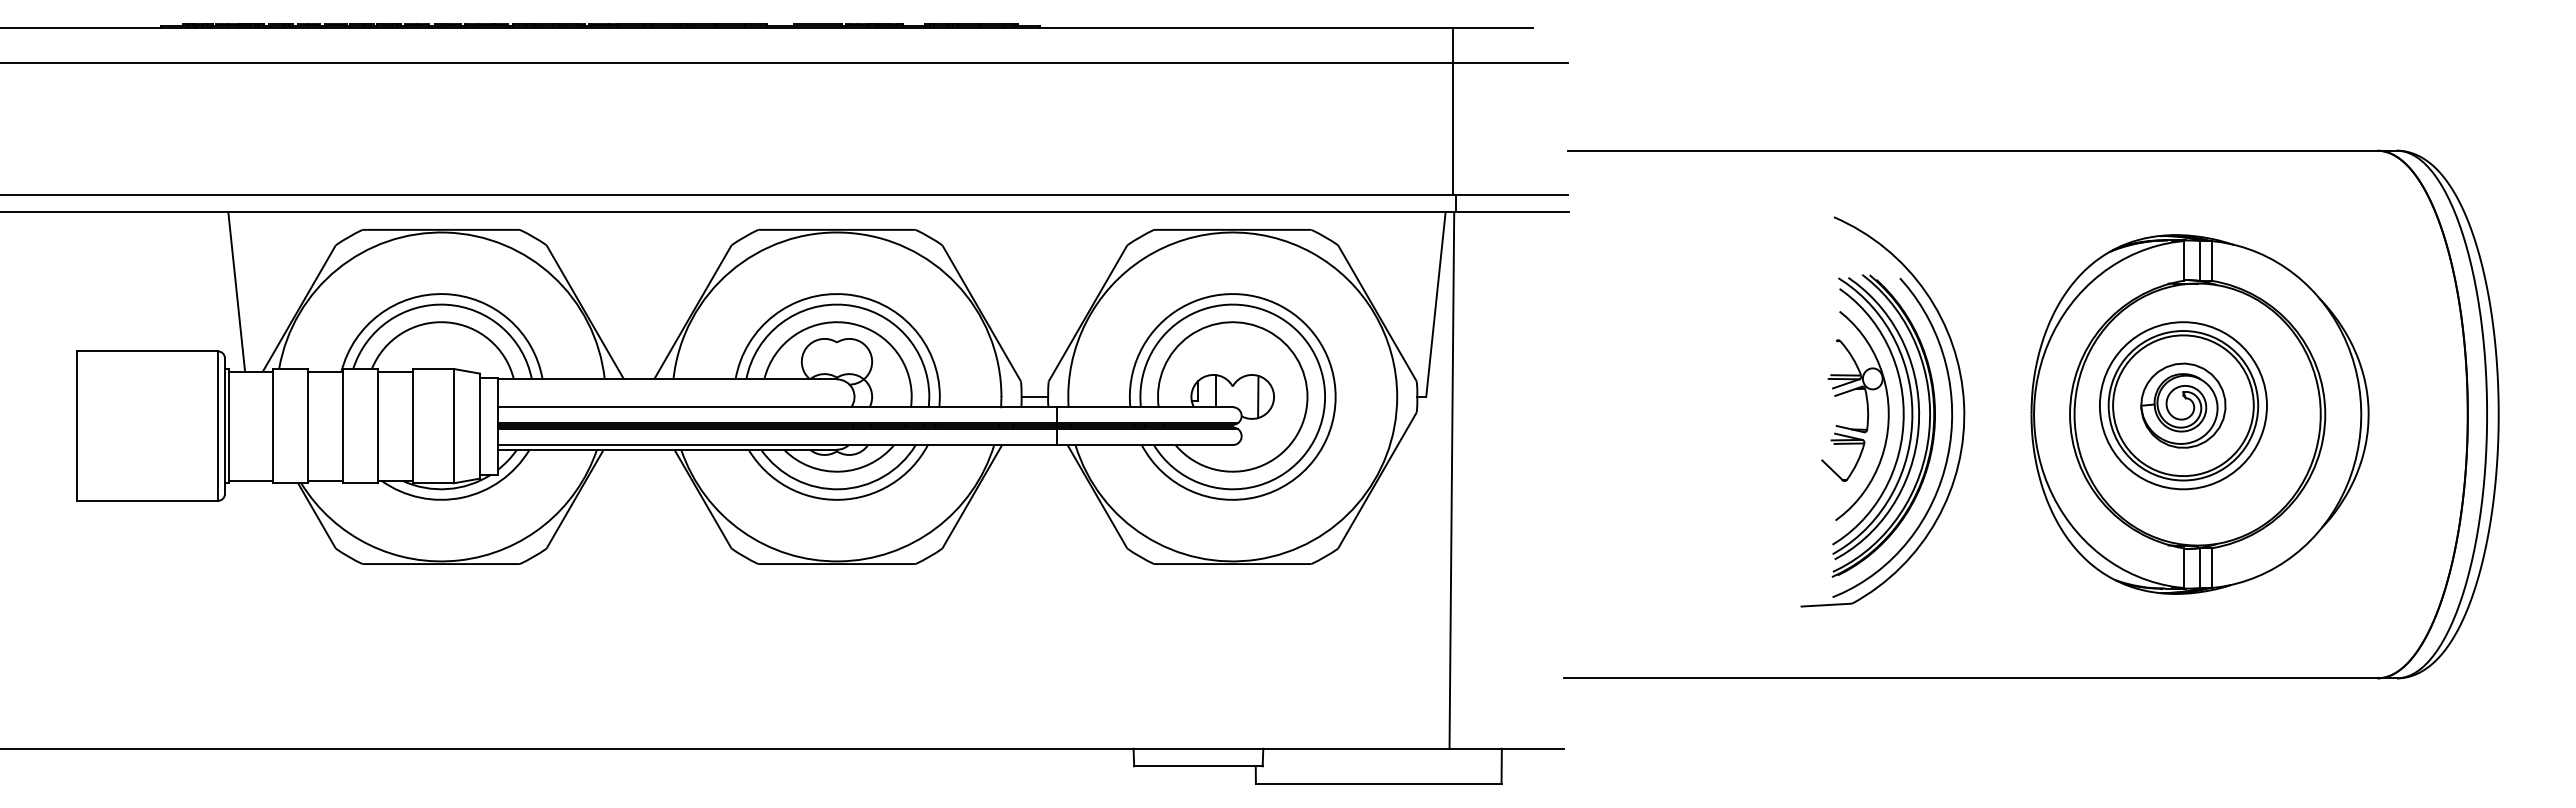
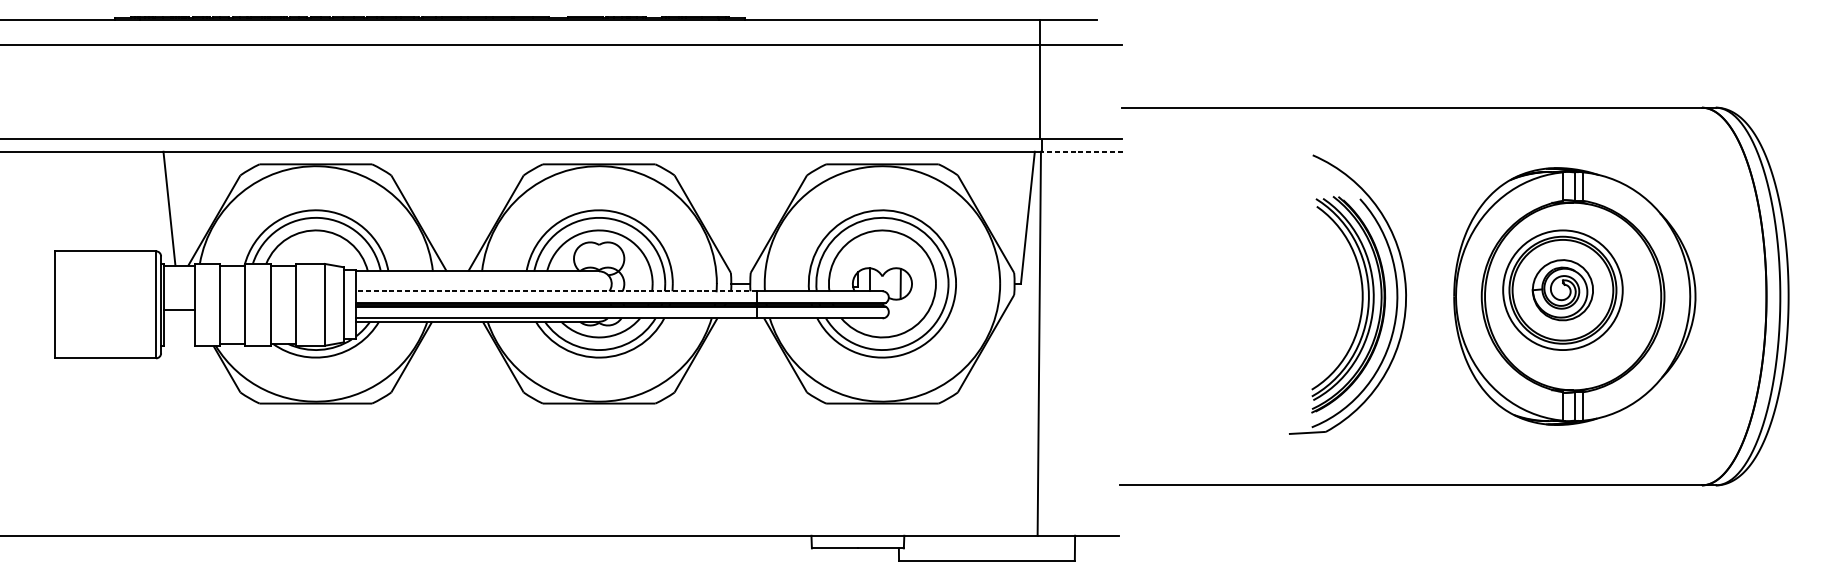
line: (1510, 212) -> (1081, 151), solid -> dashed
line: (777, 407) -> (556, 291), solid -> dashed
part: (1867, 415) -> (1336, 297), removed
line: (250, 480) -> (179, 309), moved

